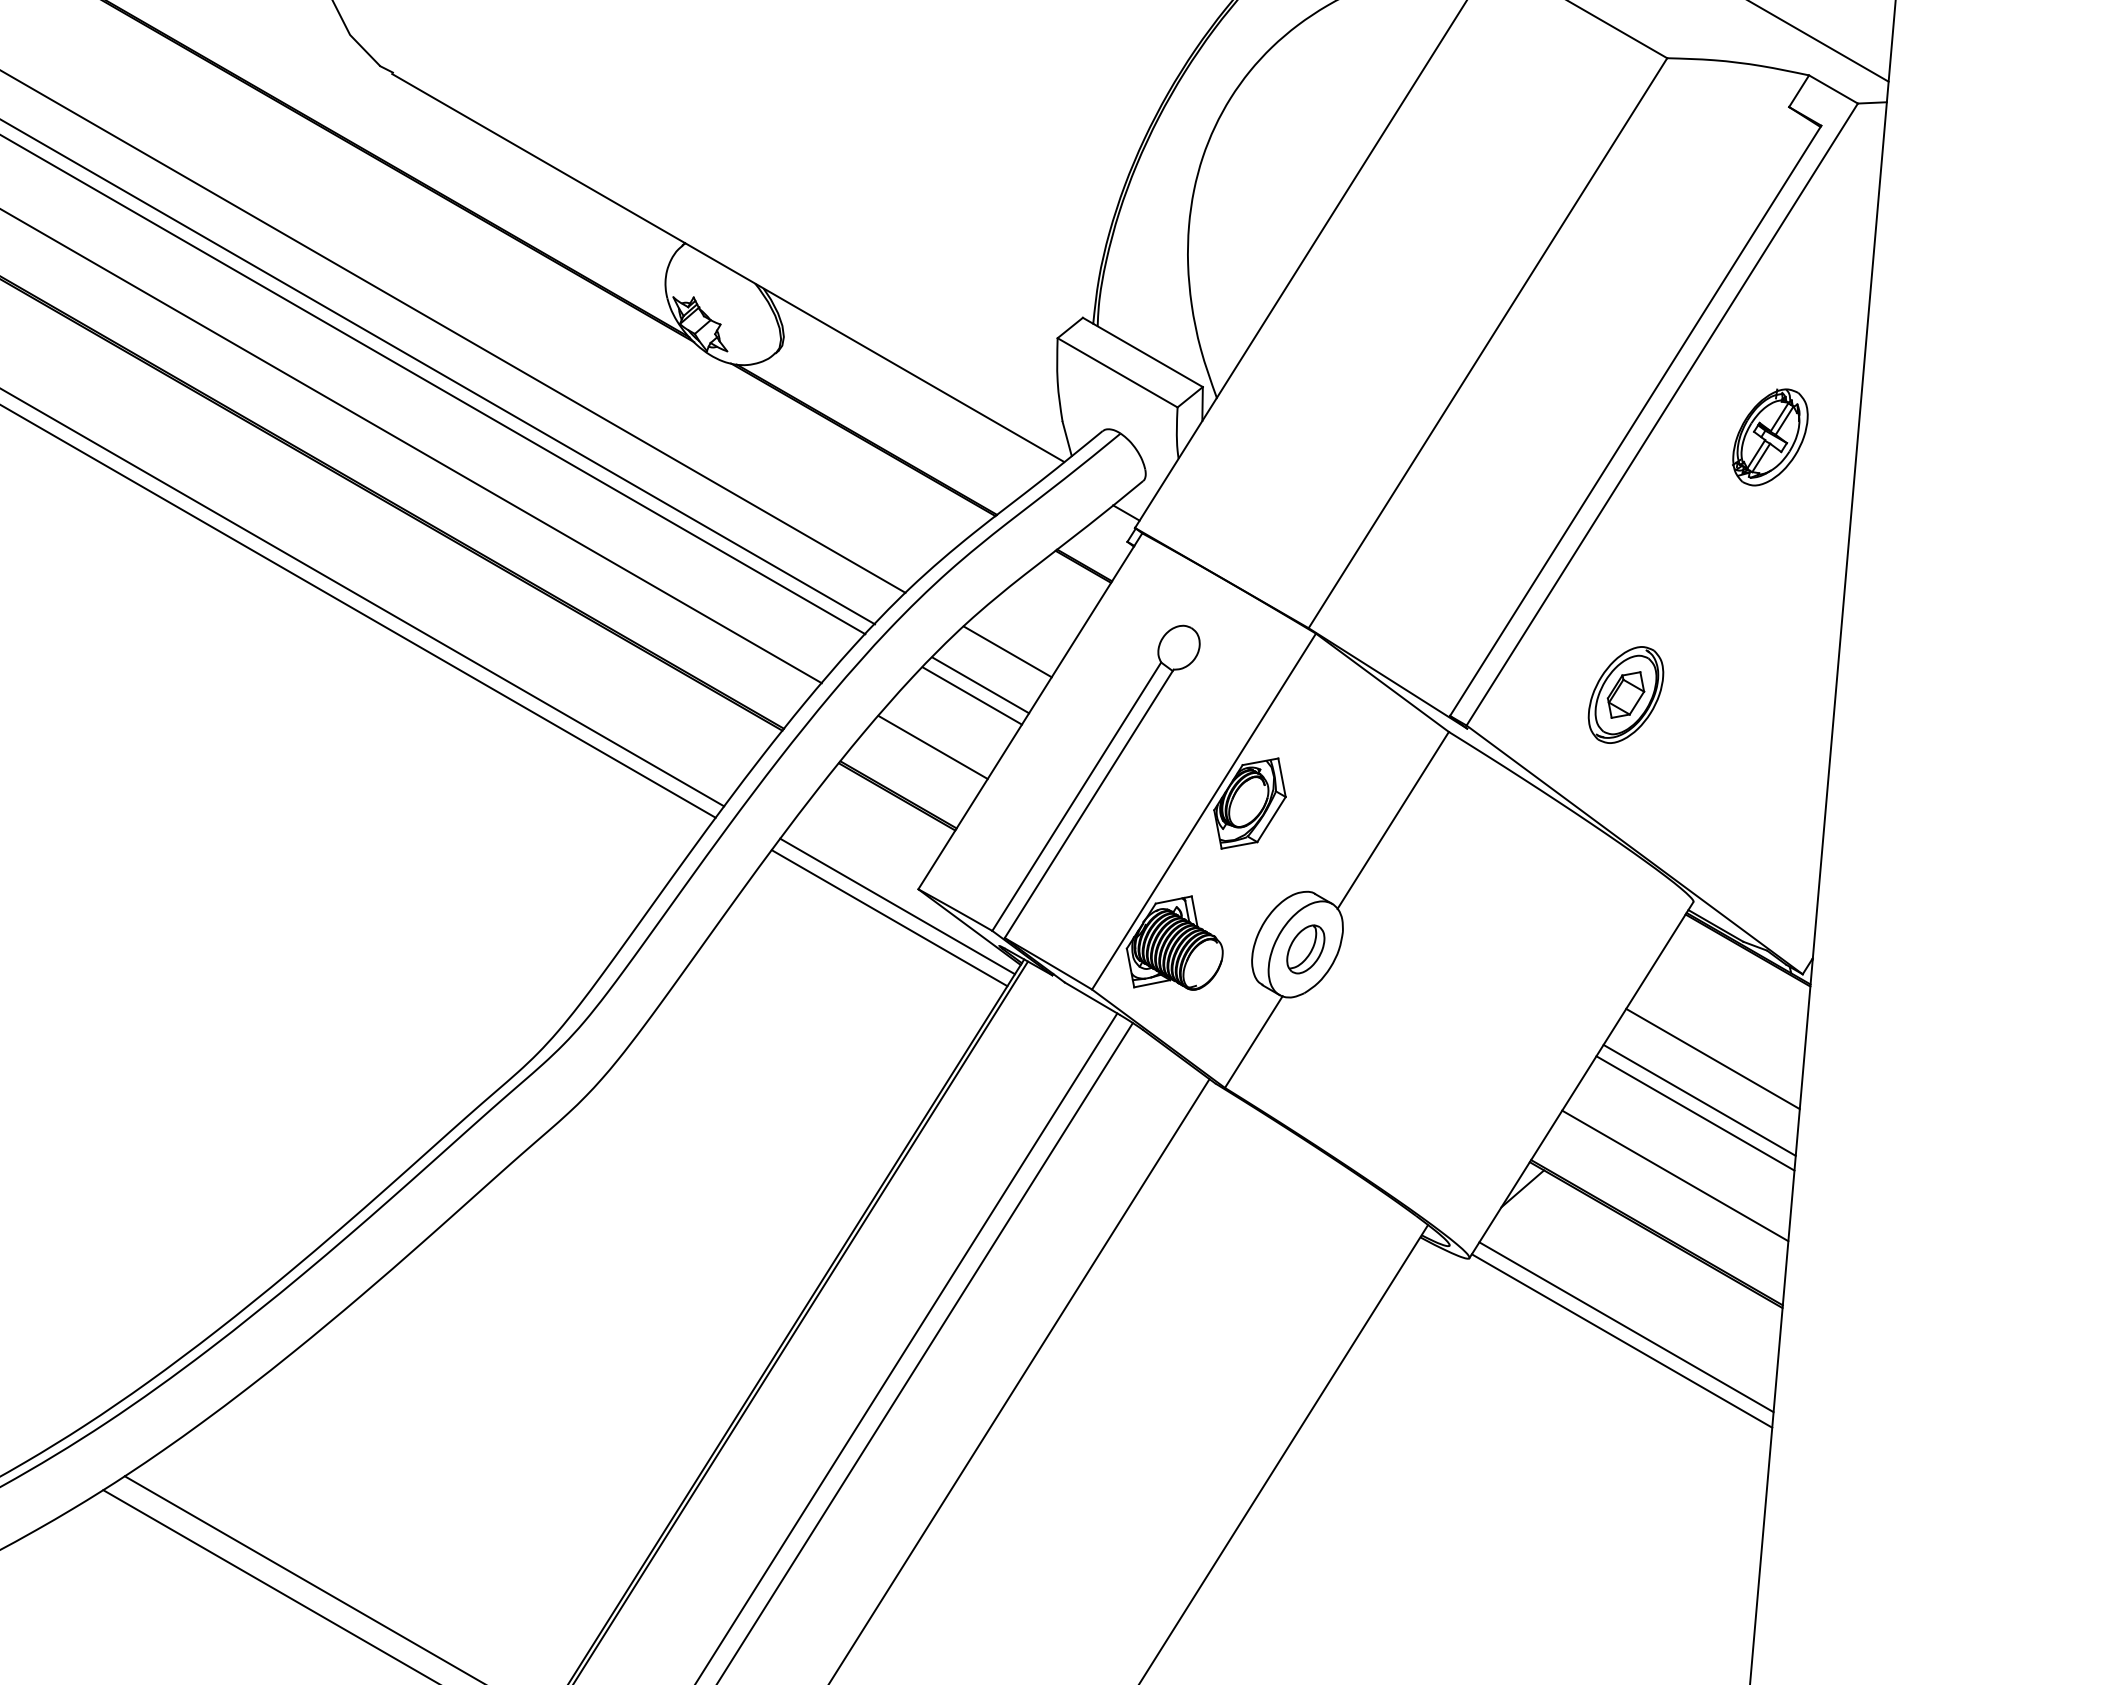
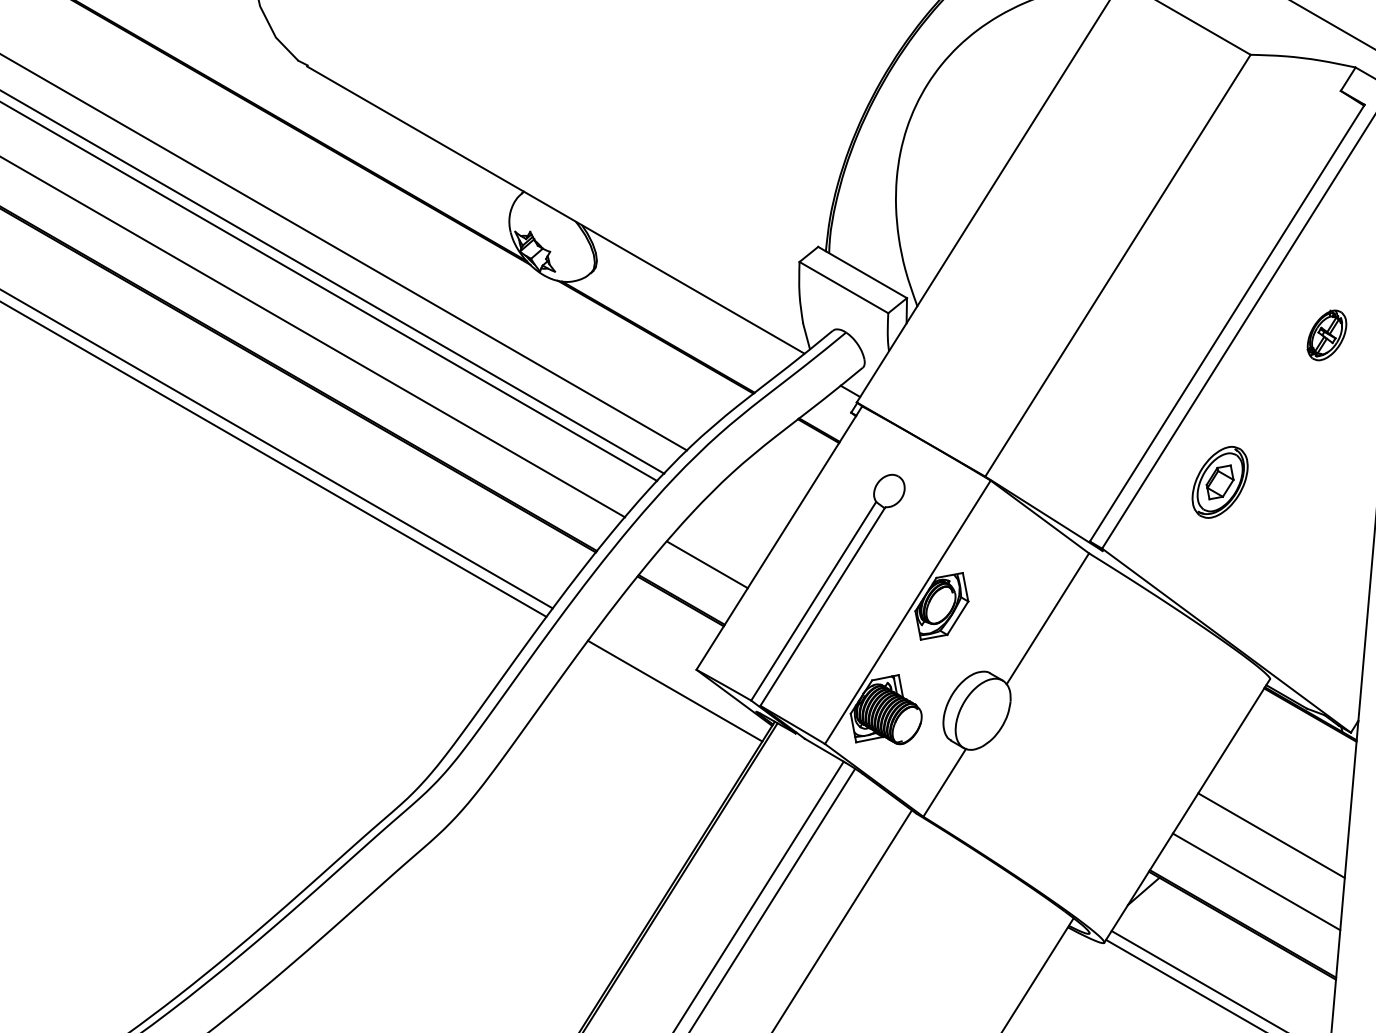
part: (1770, 437) -> (1327, 335), size x0.7
line: (1007, 651) -> (762, 493), removed
line: (980, 685) -> (742, 518), removed
part: (1625, 694) -> (1219, 481), moved
line: (971, 695) -> (735, 526), removed
line: (897, 906) -> (681, 682), removed
part: (1305, 949) -> (982, 714), removed
line: (1712, 1058) -> (1284, 795), removed
line: (1699, 1099) -> (1274, 825), removed

